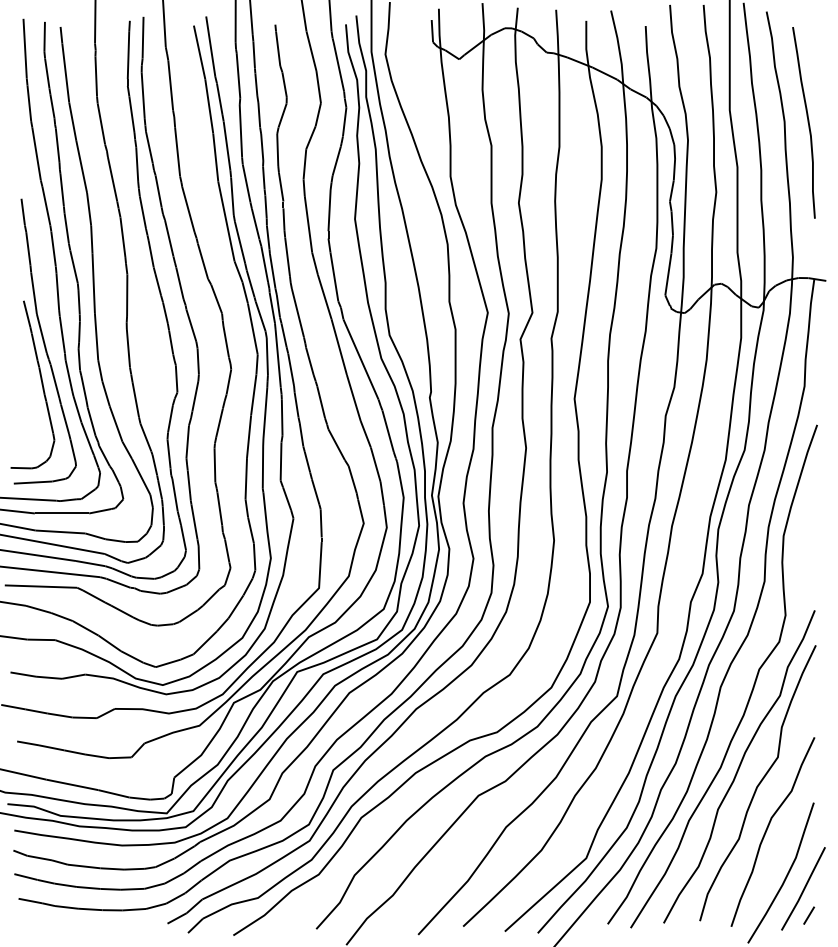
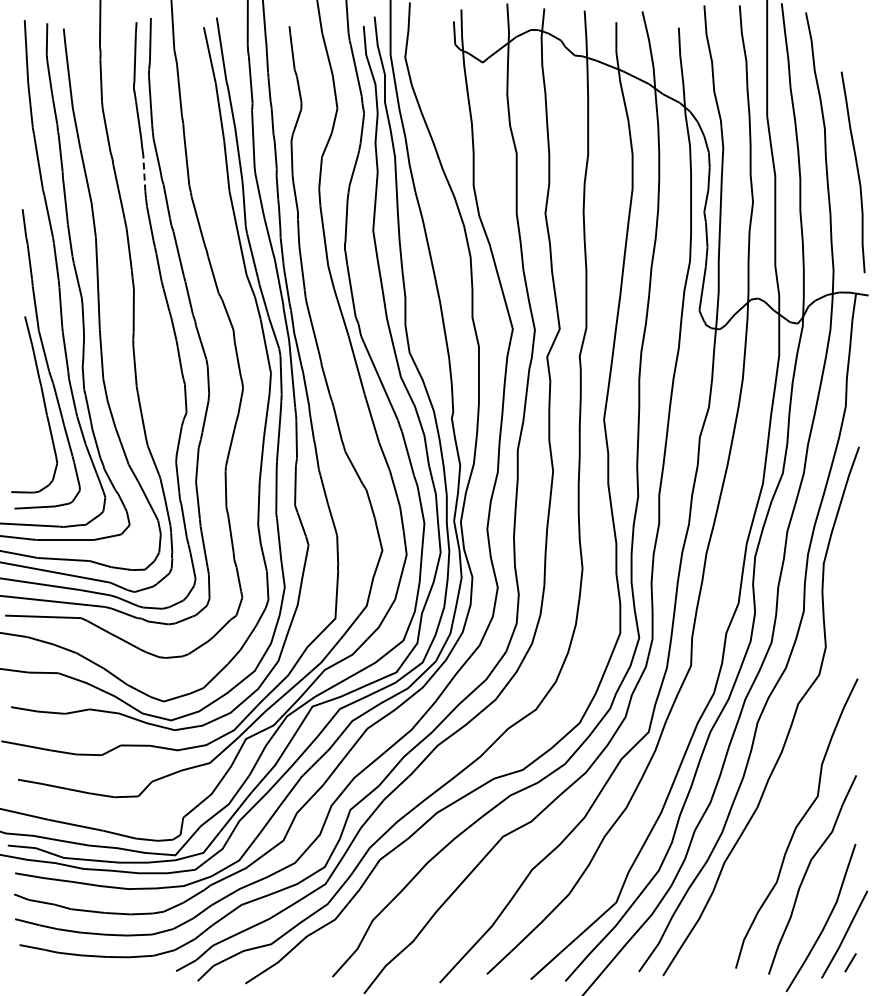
curve: (807, 120) -> (856, 169), moved
line: (137, 163) -> (144, 172), solid -> dashed
curve: (739, 766) -> (777, 806), removed

